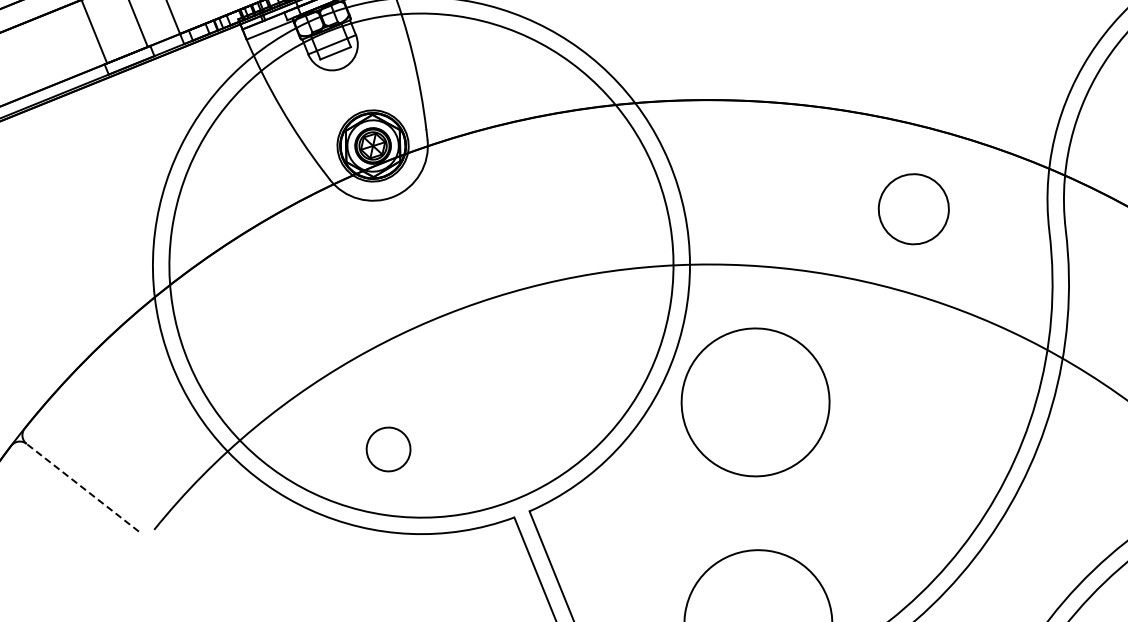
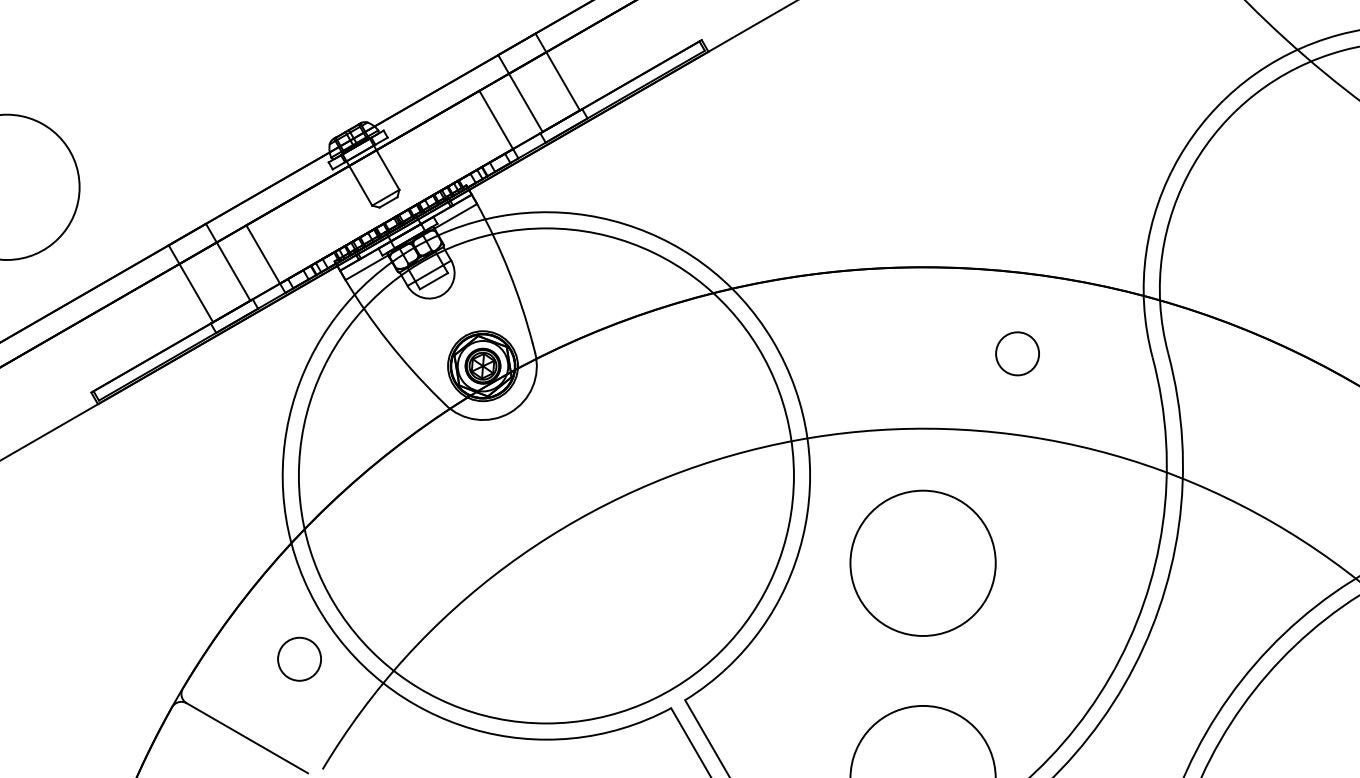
circle: (913, 208) -> (1017, 353), size x0.62
circle: (755, 401) -> (922, 562), moved
circle: (388, 448) -> (299, 658), moved
line: (82, 487) -> (247, 738), dashed -> solid

